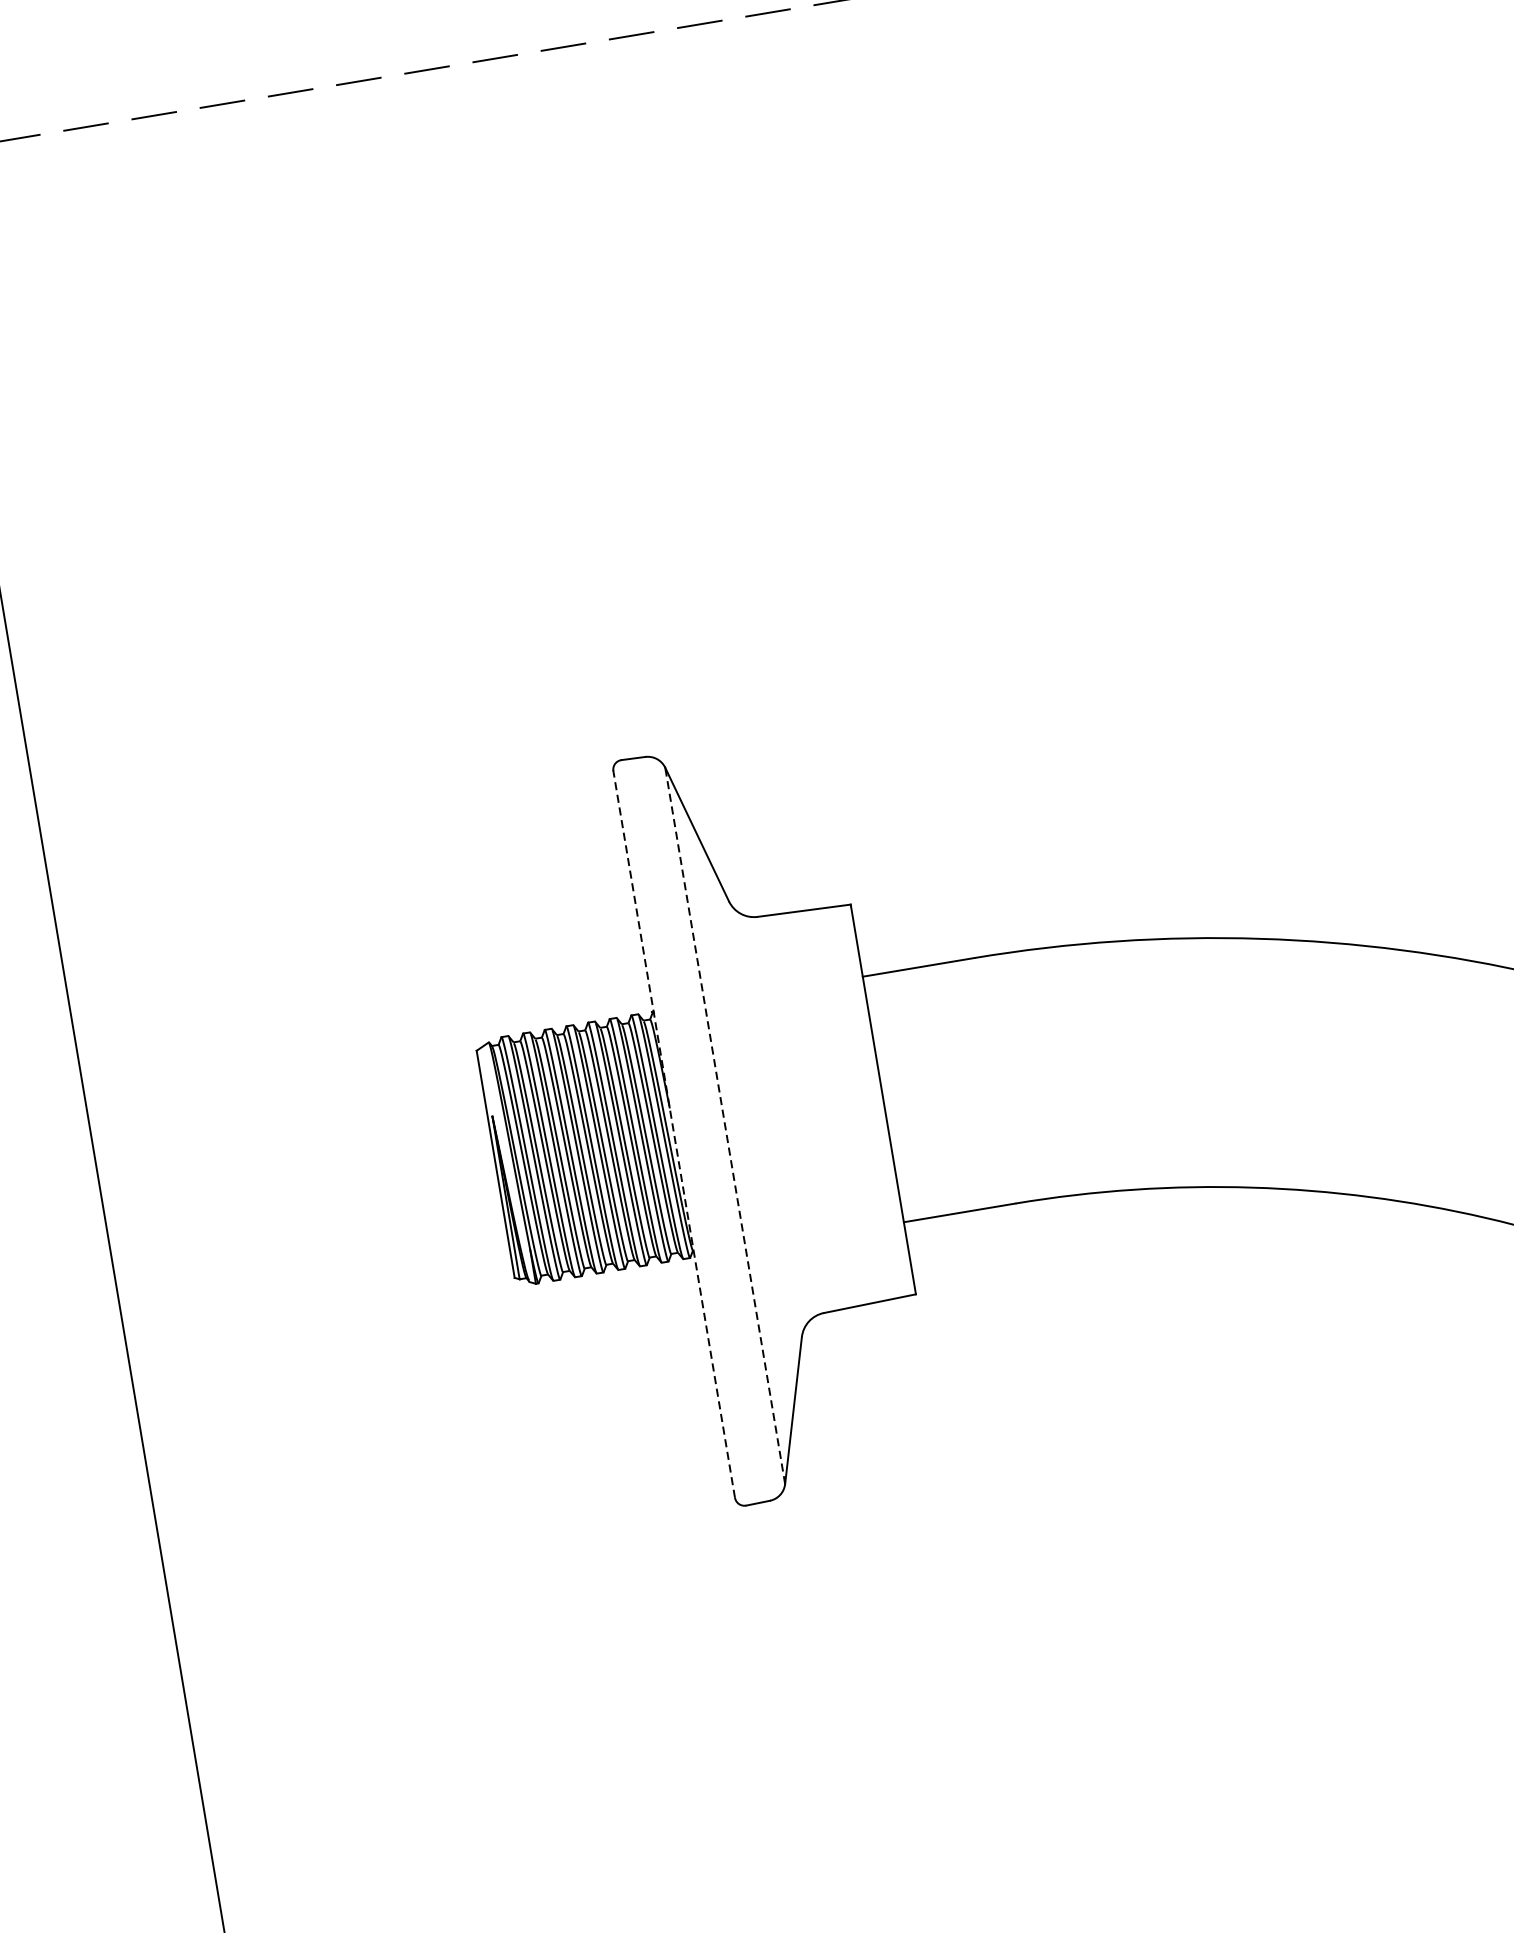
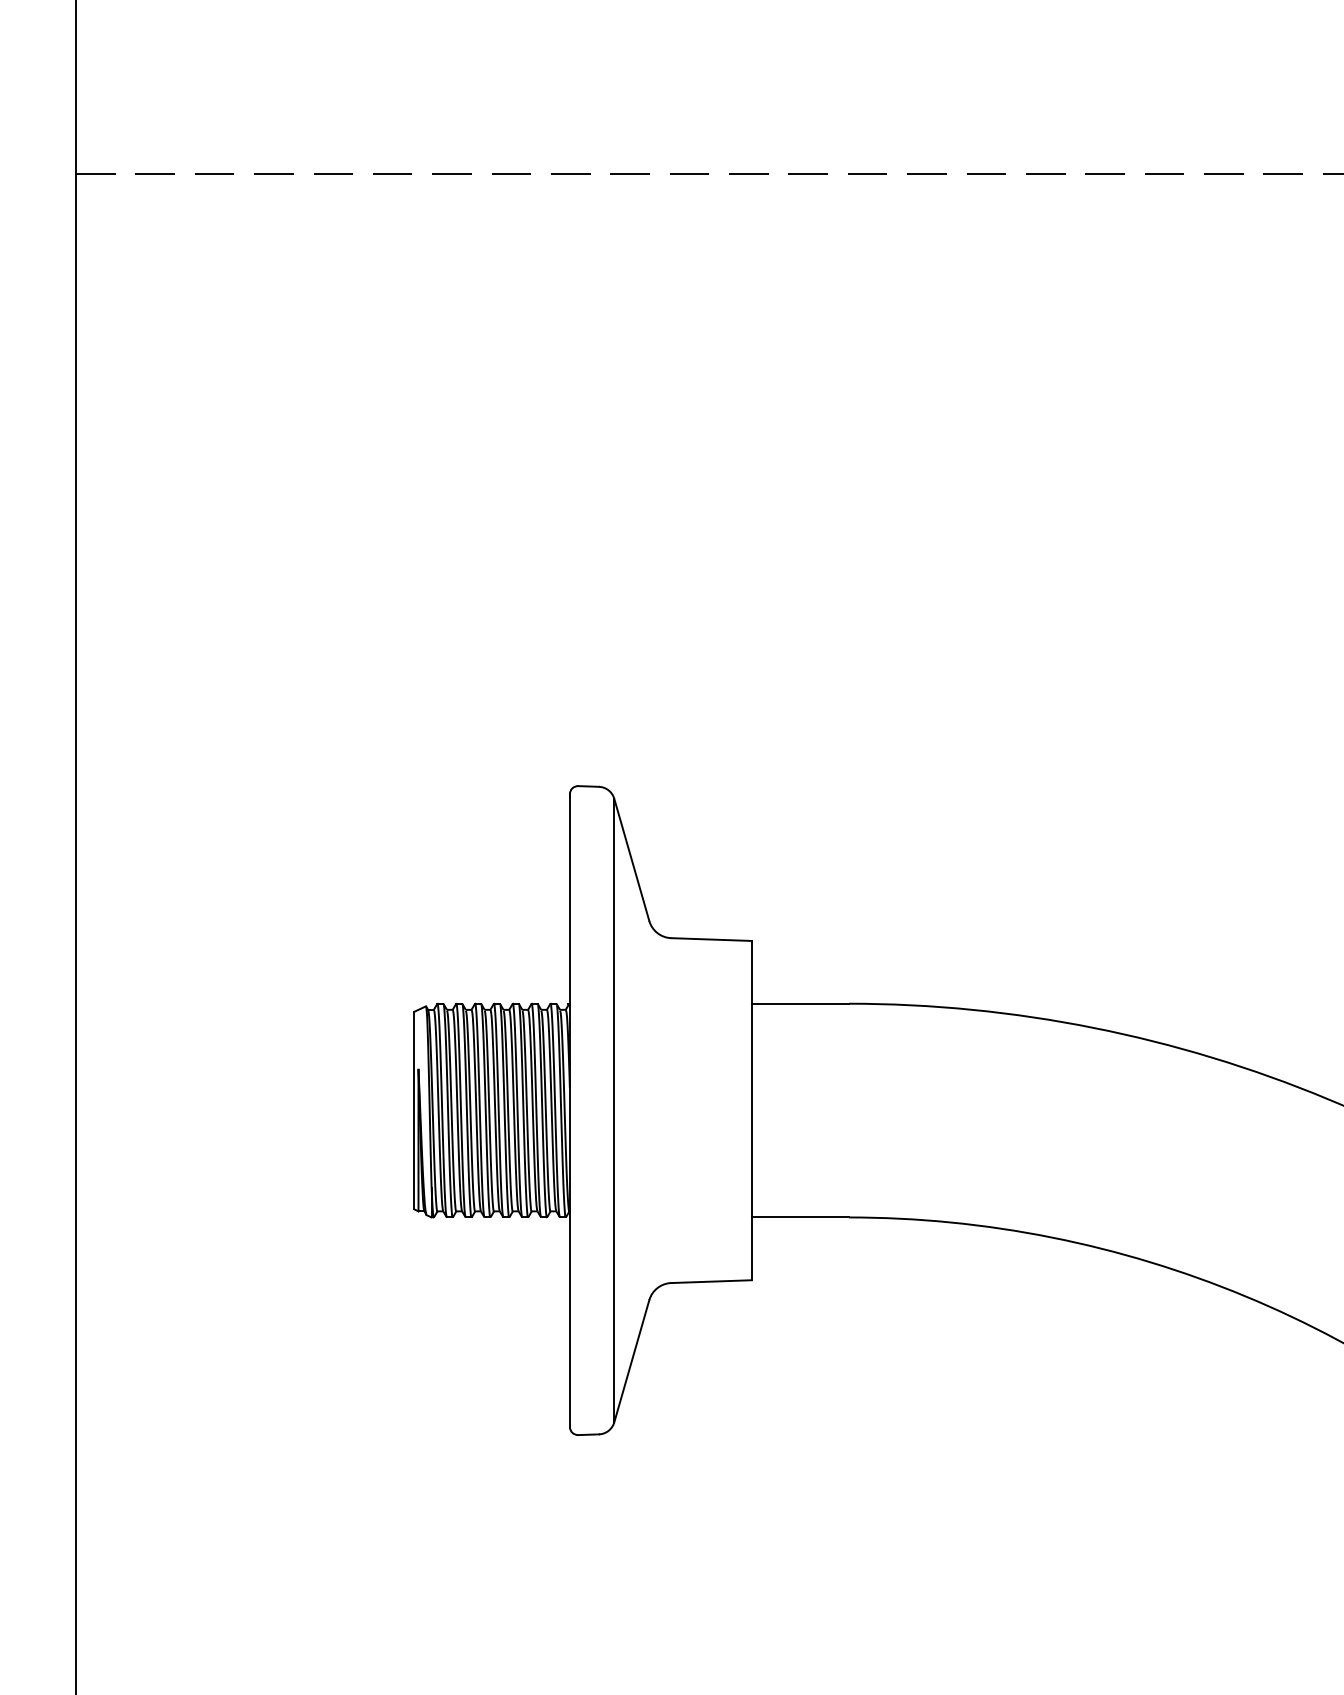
line: (725, 1126) -> (614, 1111), dashed -> solid
line: (673, 1135) -> (569, 1111), dashed -> solid

